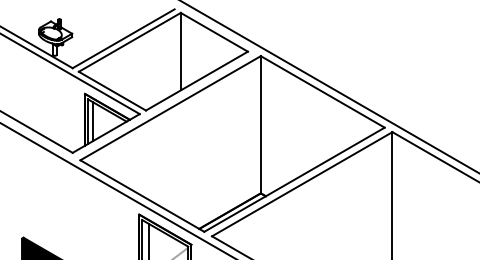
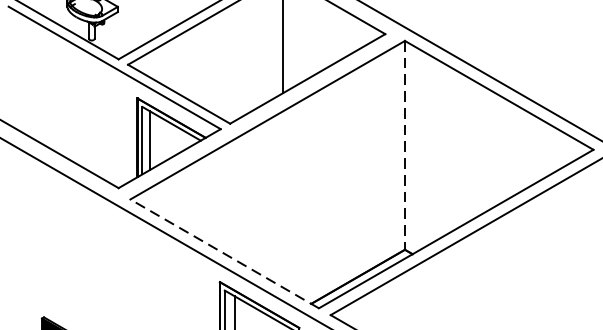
line: (260, 124) -> (404, 144), solid -> dashed
line: (142, 196) -> (224, 254), solid -> dashed

